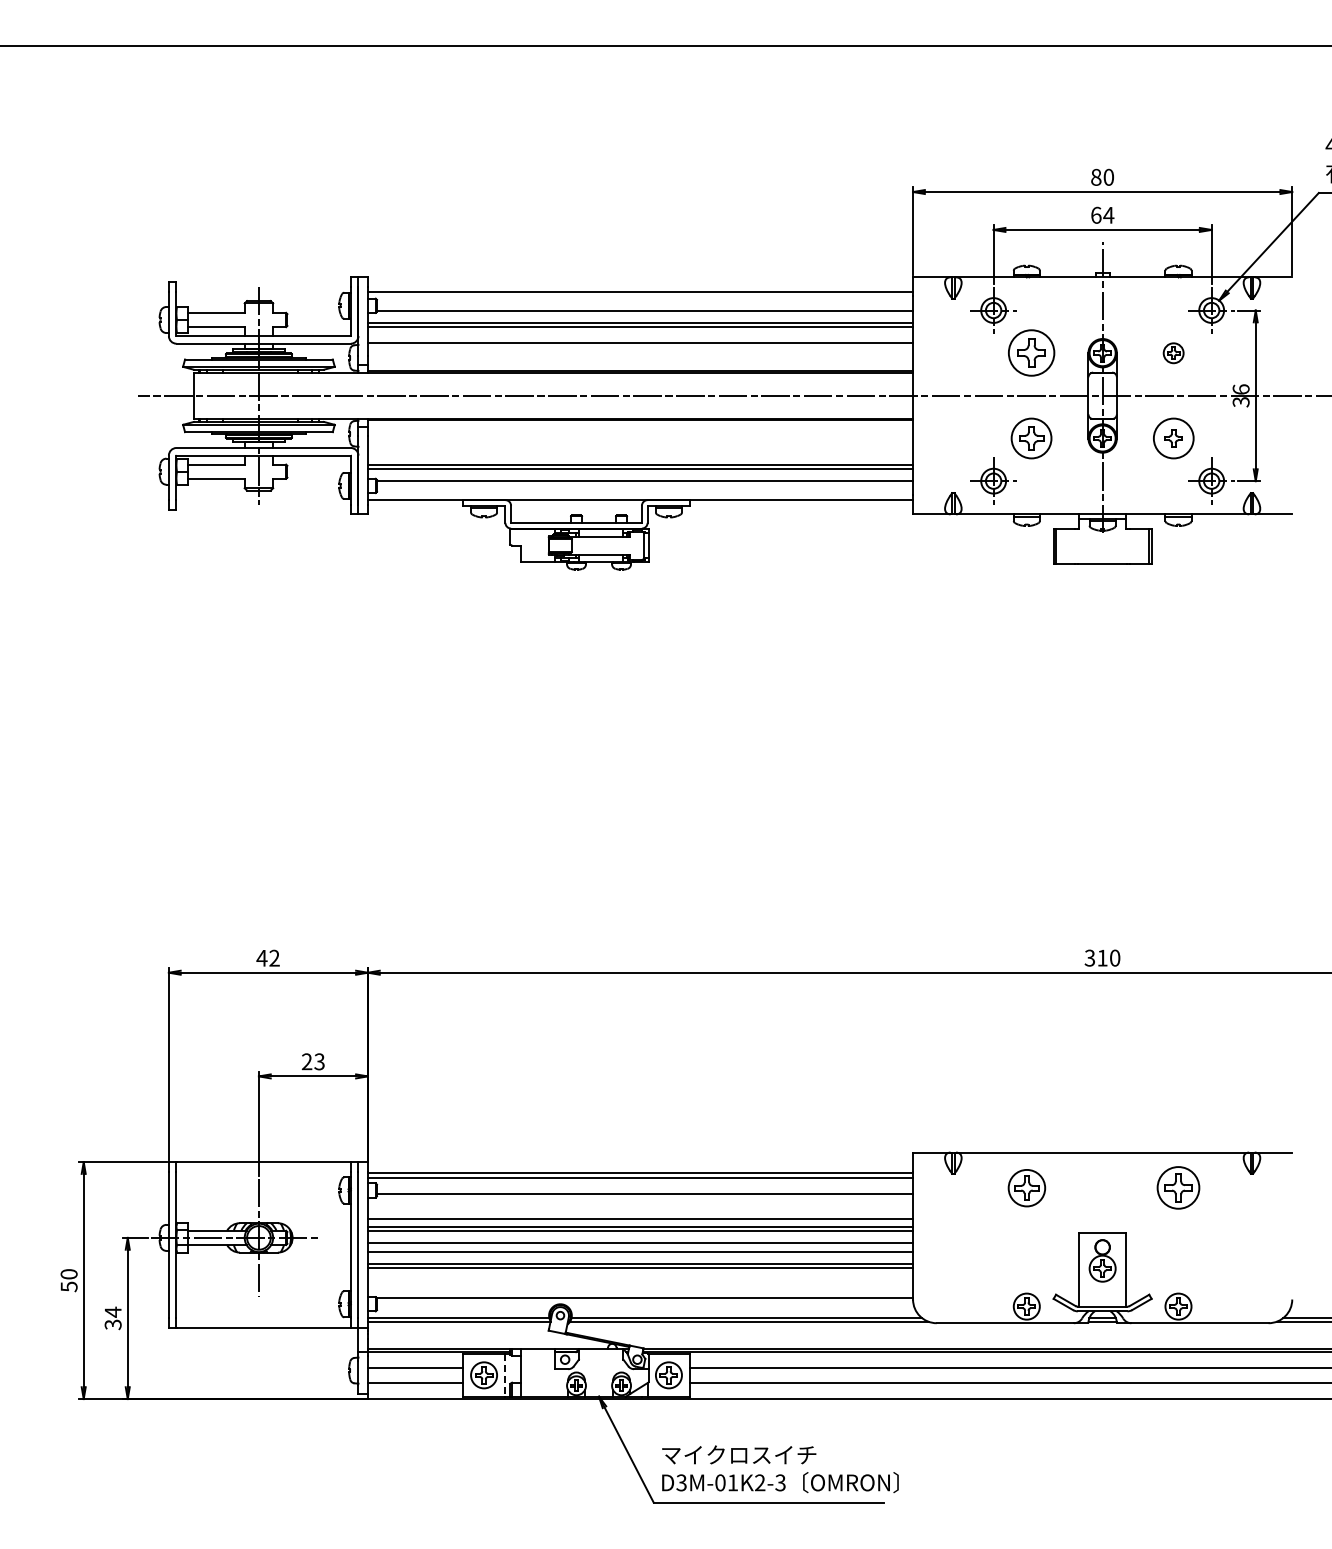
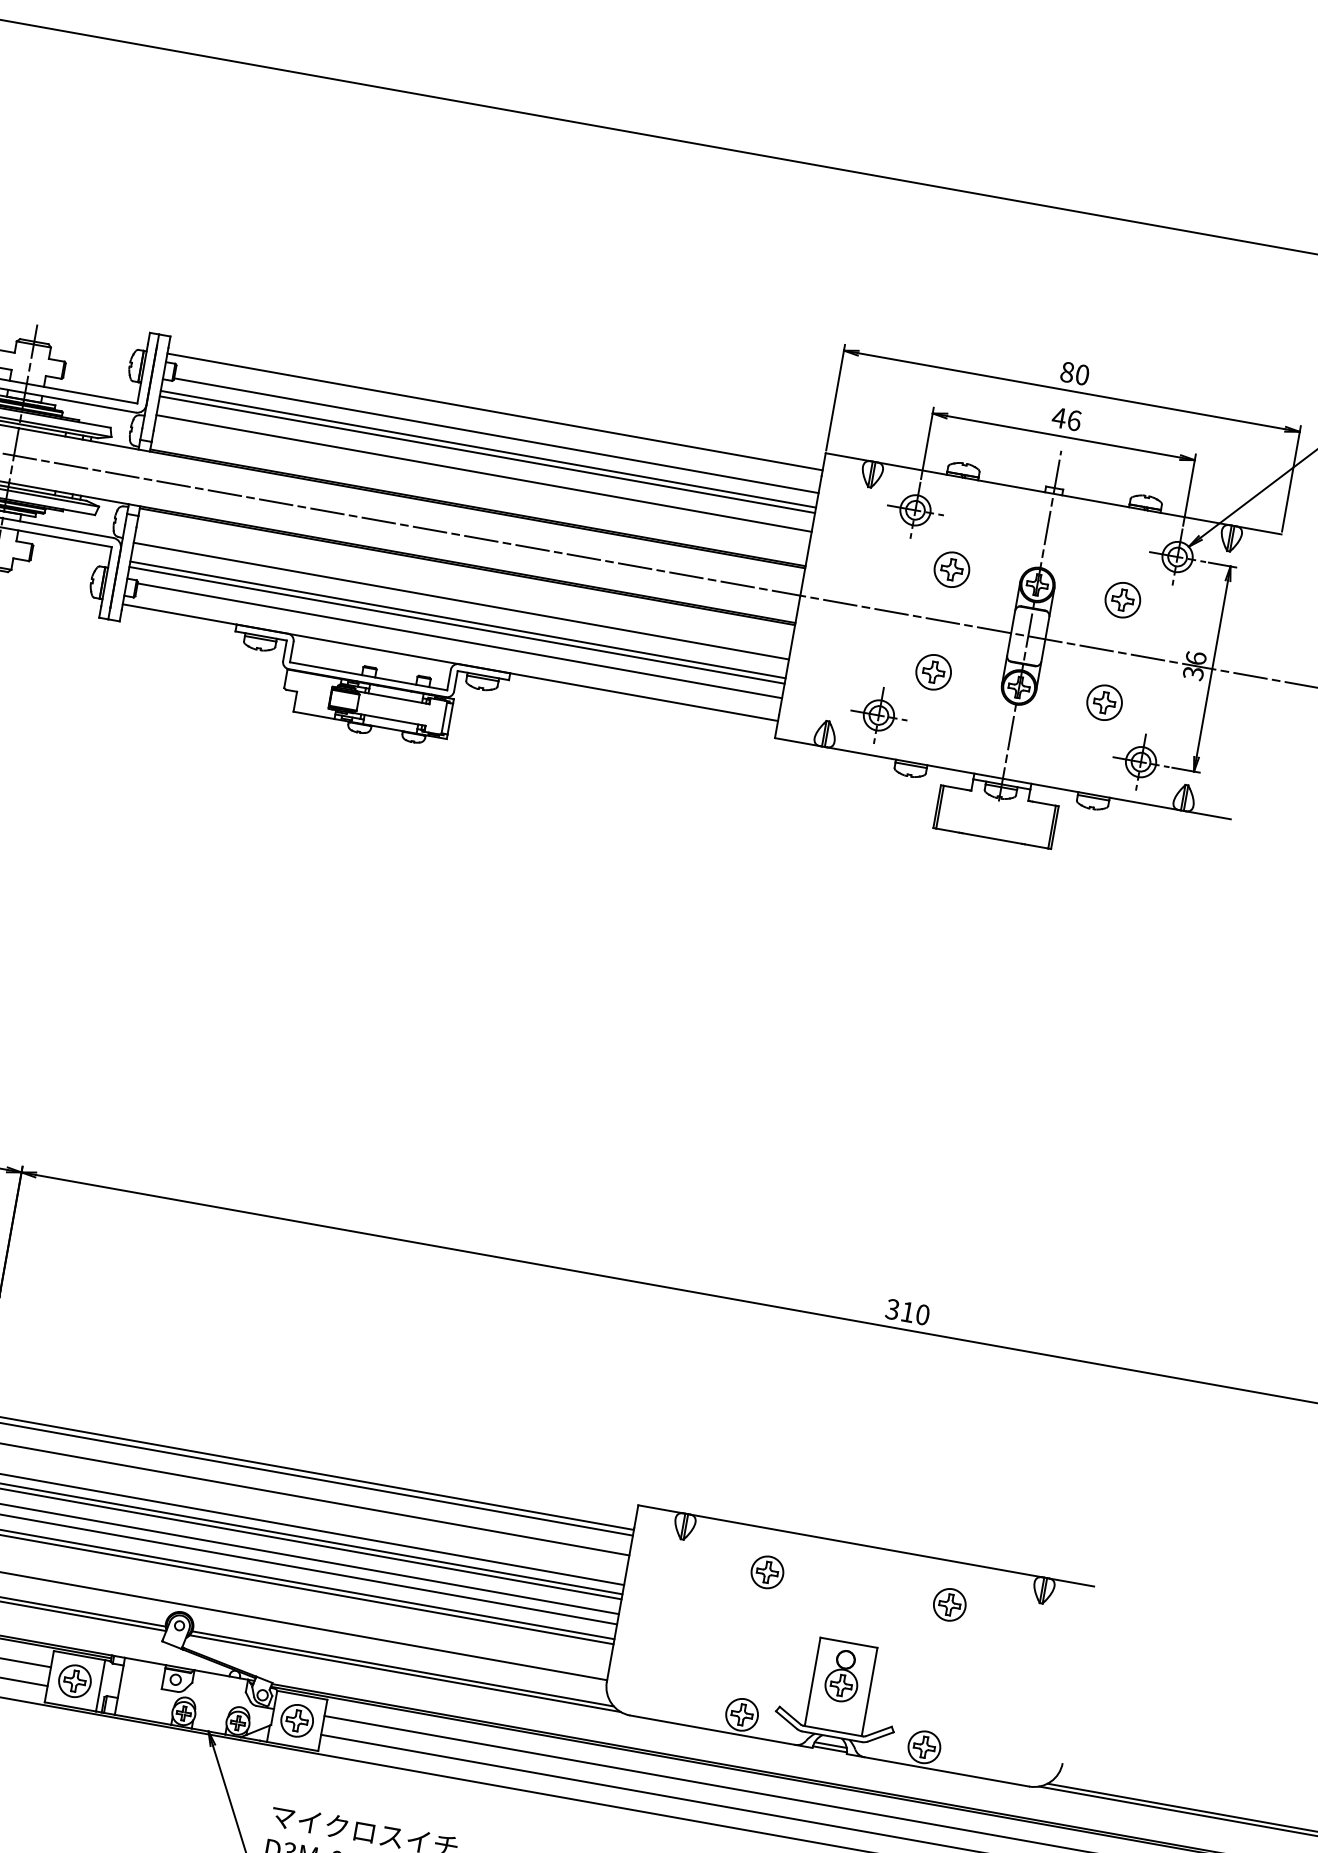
text: (1102, 214) -> (1066, 418), 64 -> 46
part: (1031, 353) -> (951, 570), size x0.62
part: (1173, 353) -> (1122, 600), size x1.43
part: (1031, 438) -> (933, 672), size x0.71
circle: (1173, 438) -> (1104, 702), size x0.71
line: (640, 448) -> (461, 600), added
part: (1026, 1187) -> (767, 1571), size x0.71
part: (1178, 1188) -> (949, 1605), size x0.62
line: (505, 1375) -> (100, 1686), dashed -> solid

